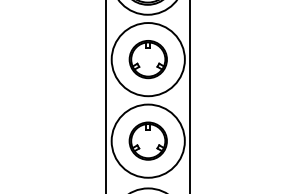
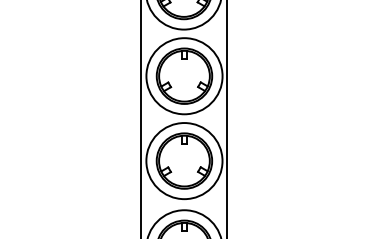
part: (148, 58) -> (184, 75), size x1.43
part: (148, 140) -> (184, 160), size x1.43

